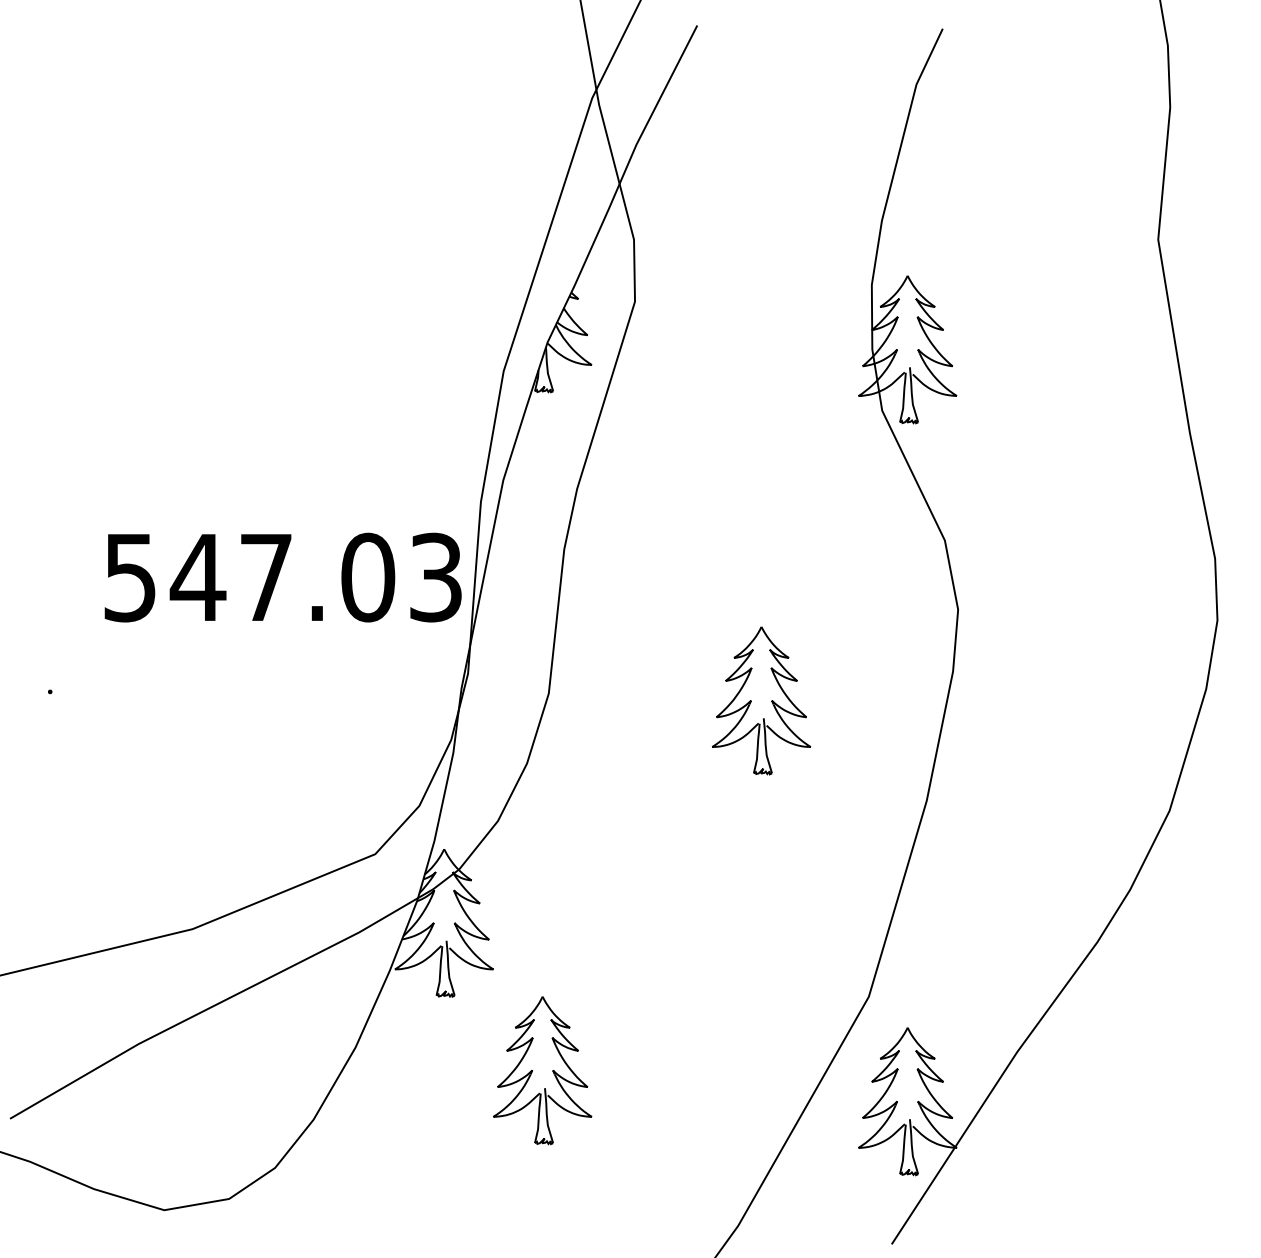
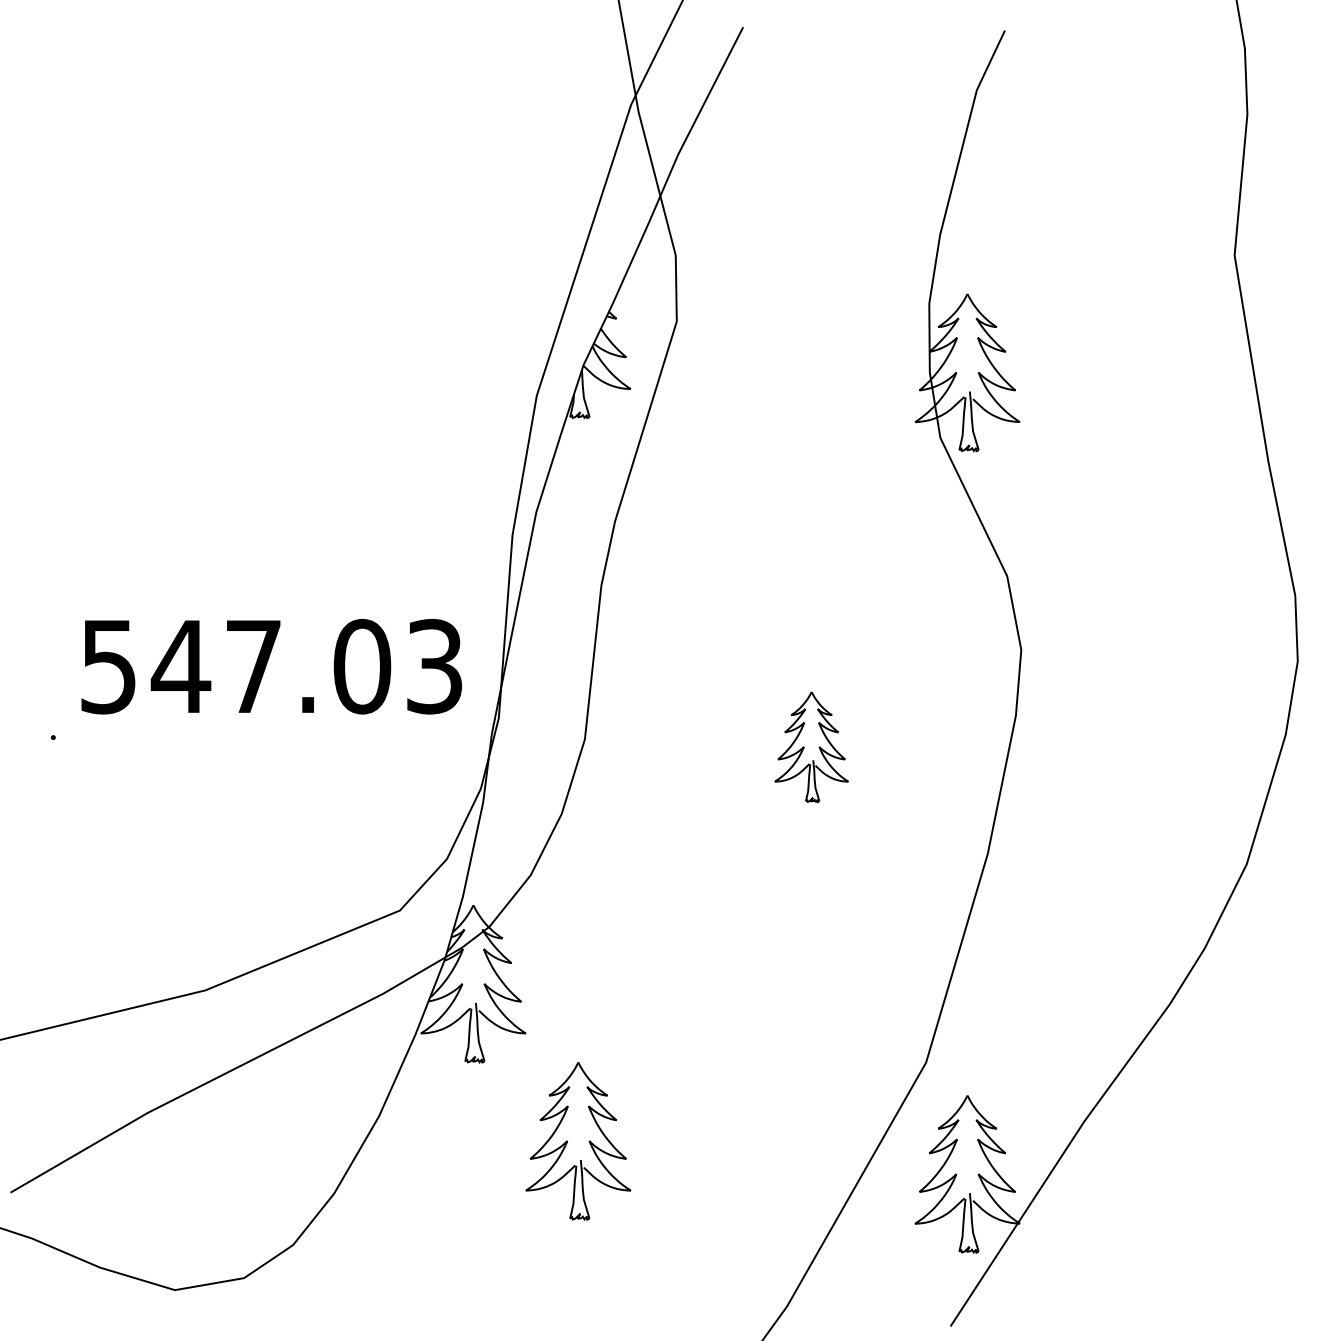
text: (282, 577) -> (271, 666), moved
part: (761, 701) -> (811, 747), size x0.7

